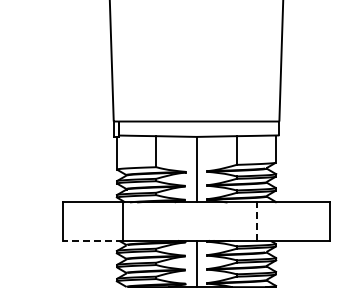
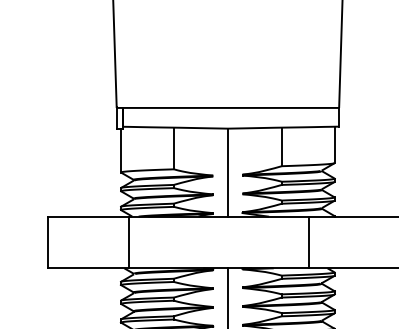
line: (256, 221) -> (308, 242), dashed -> solid
line: (92, 240) -> (88, 267), dashed -> solid

